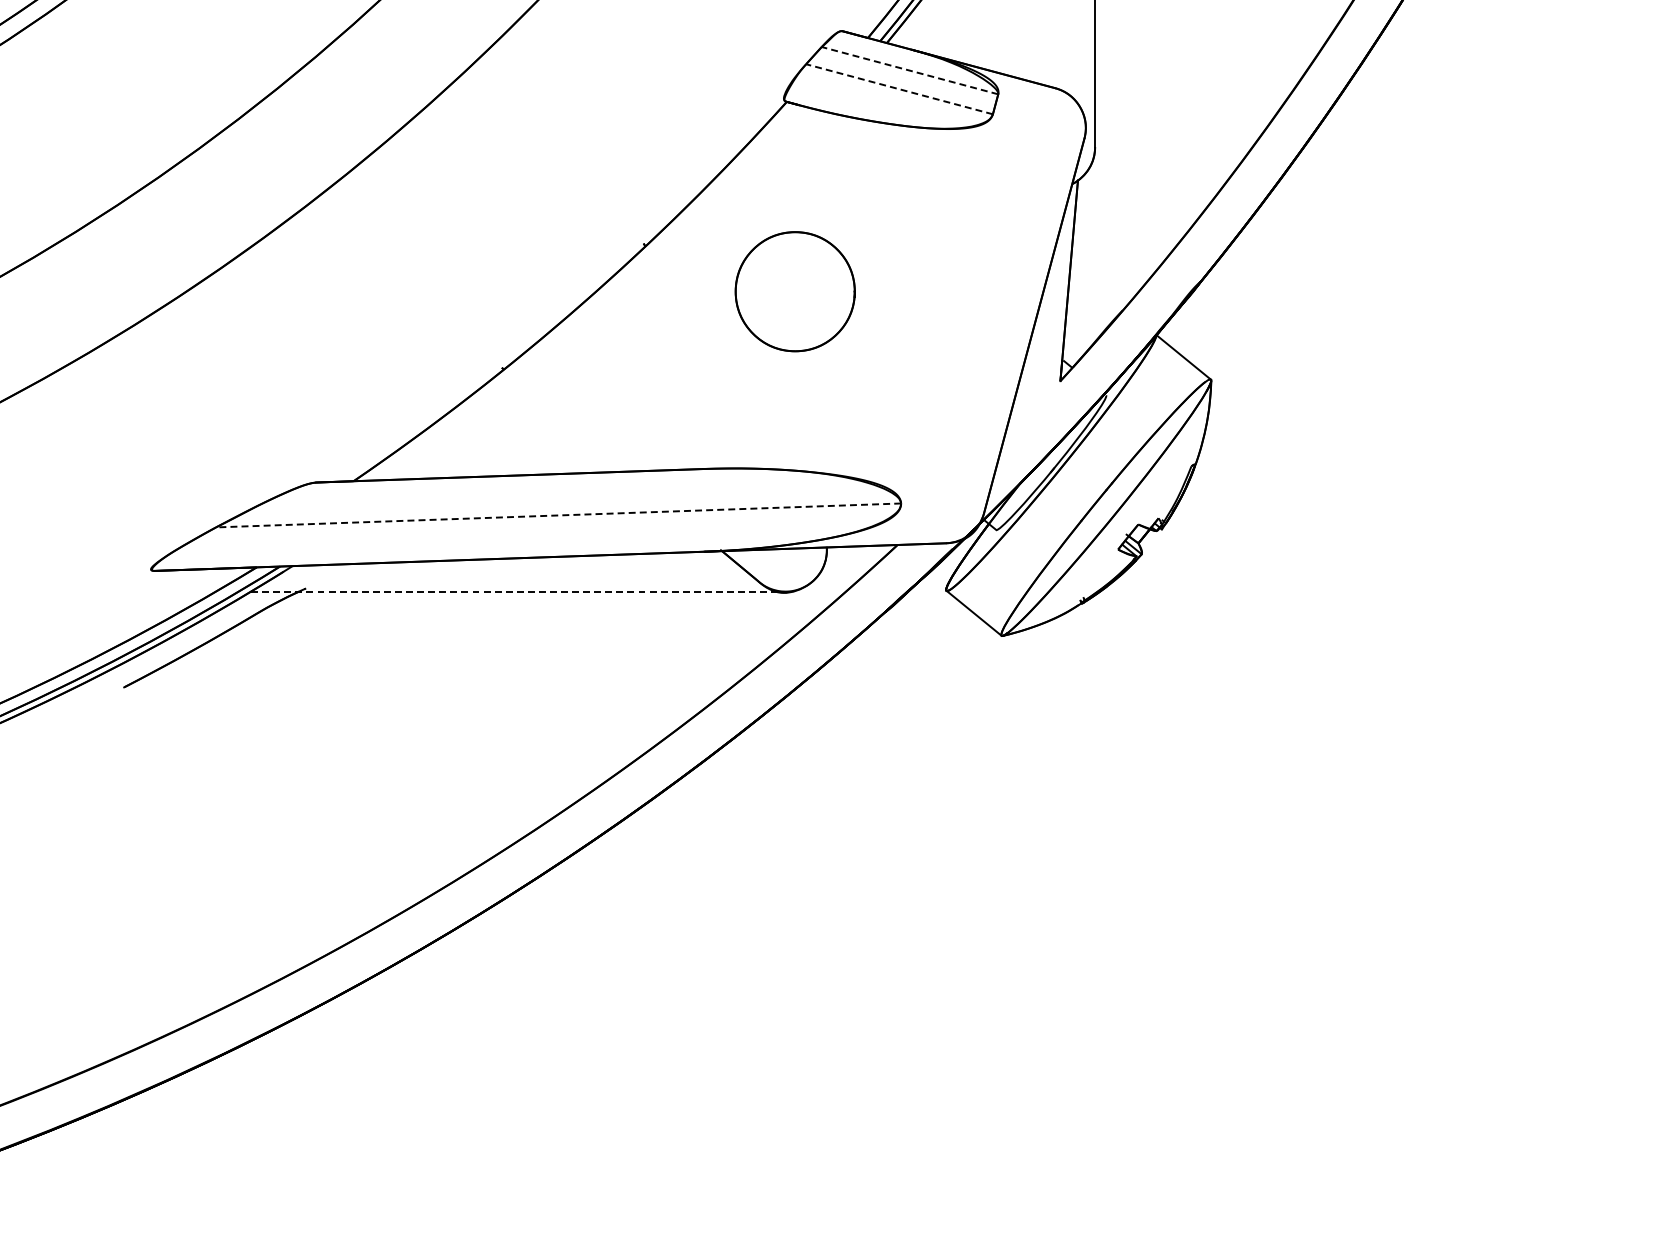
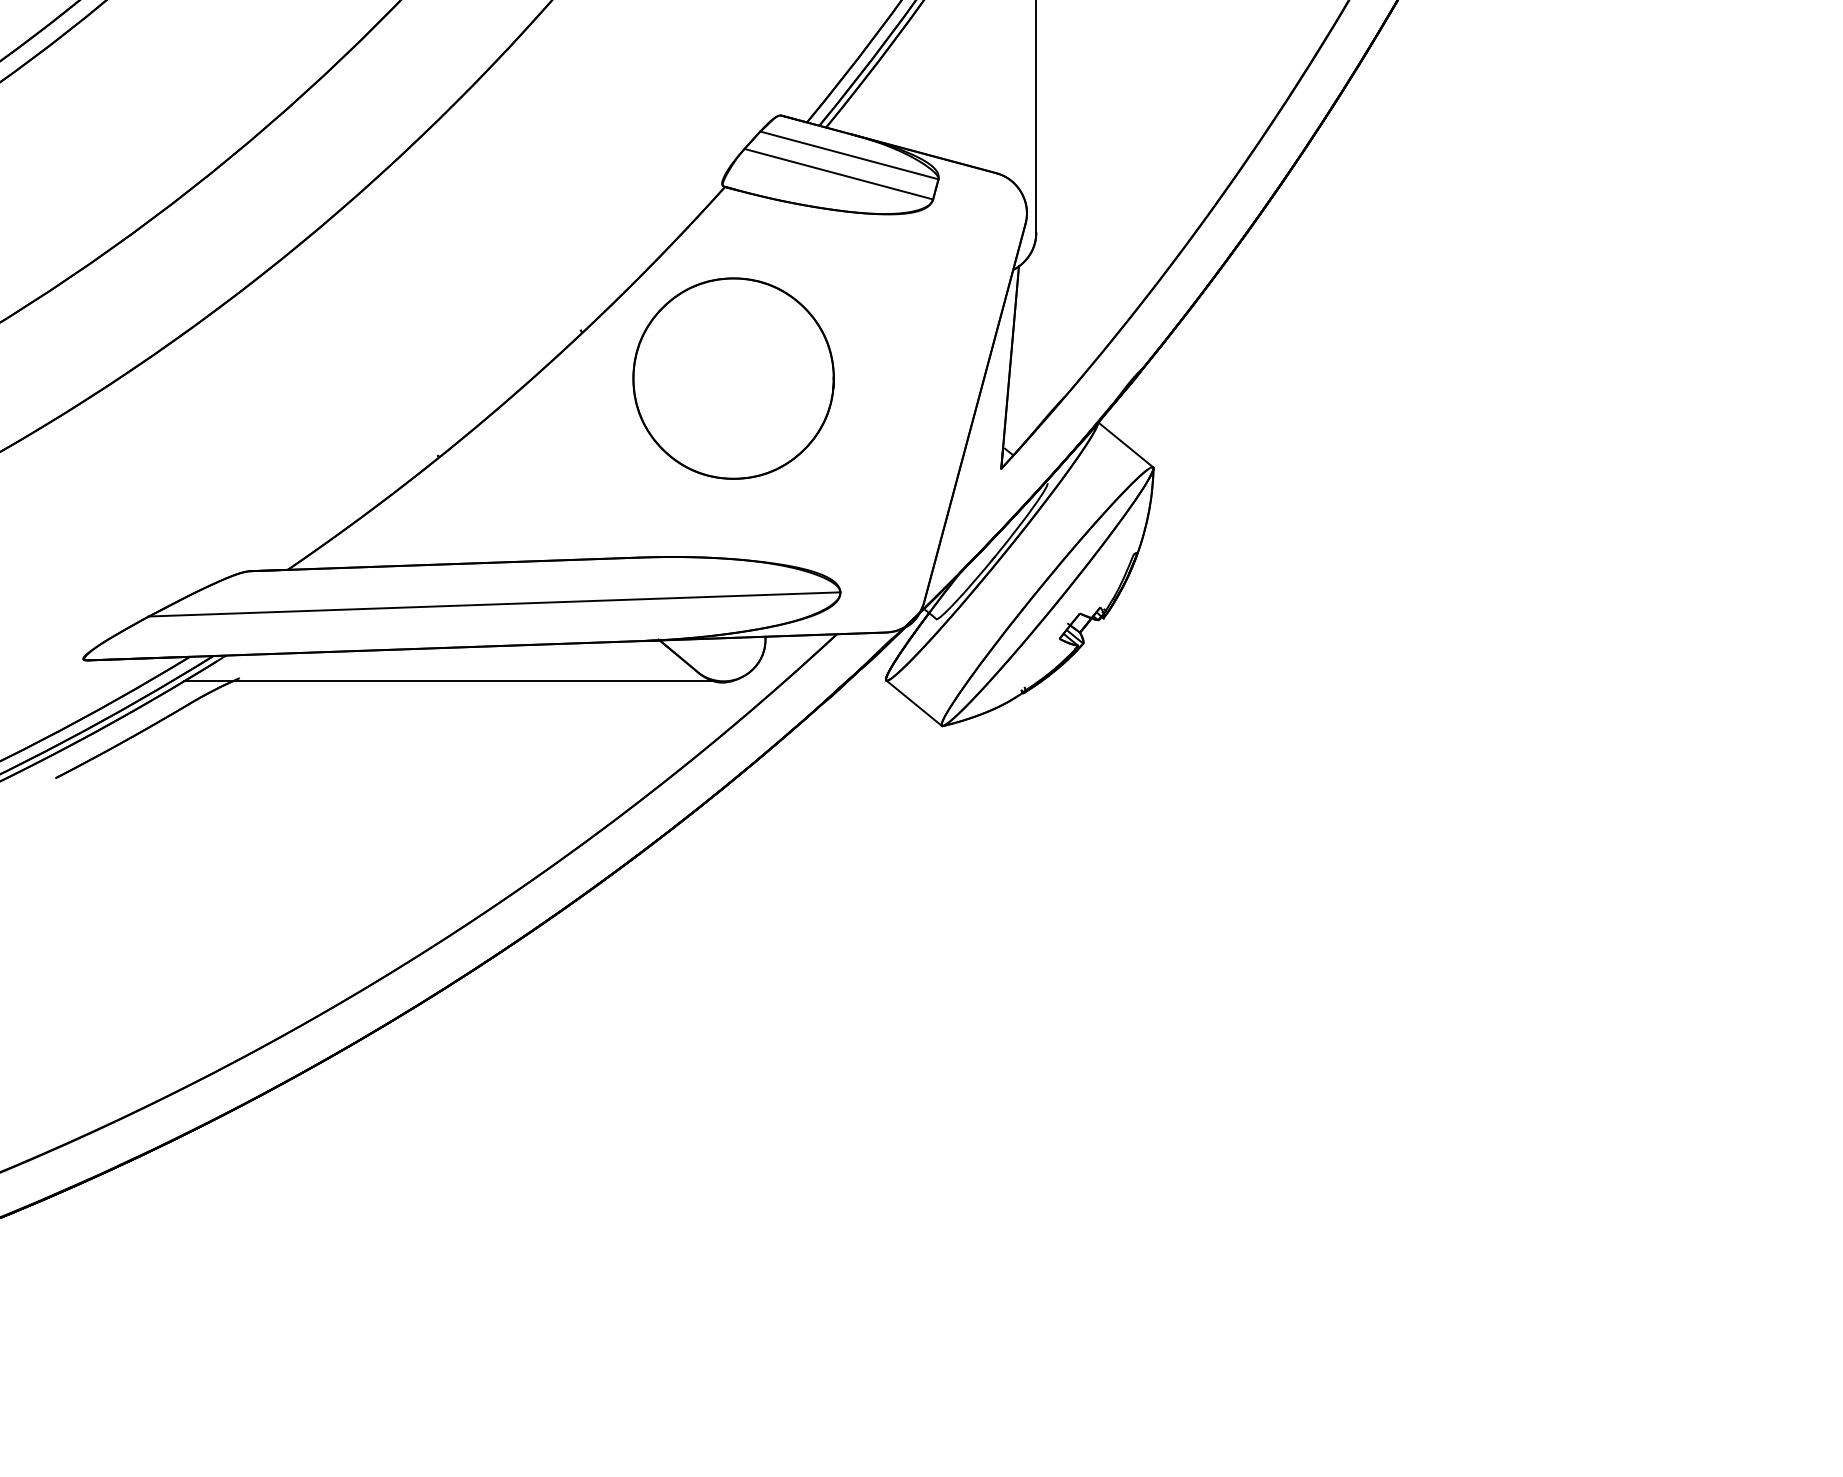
line: (909, 70) -> (848, 155), dashed -> solid
line: (899, 89) -> (838, 174), dashed -> solid
part: (795, 291) -> (733, 378), size x1.67
line: (558, 515) -> (494, 604), dashed -> solid
line: (514, 591) -> (450, 681), dashed -> solid

